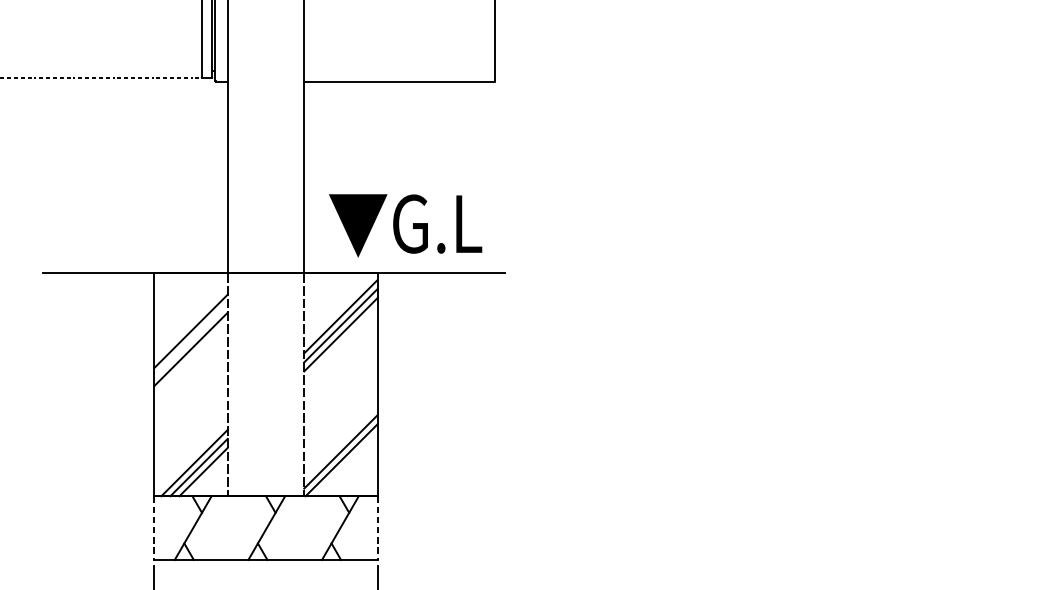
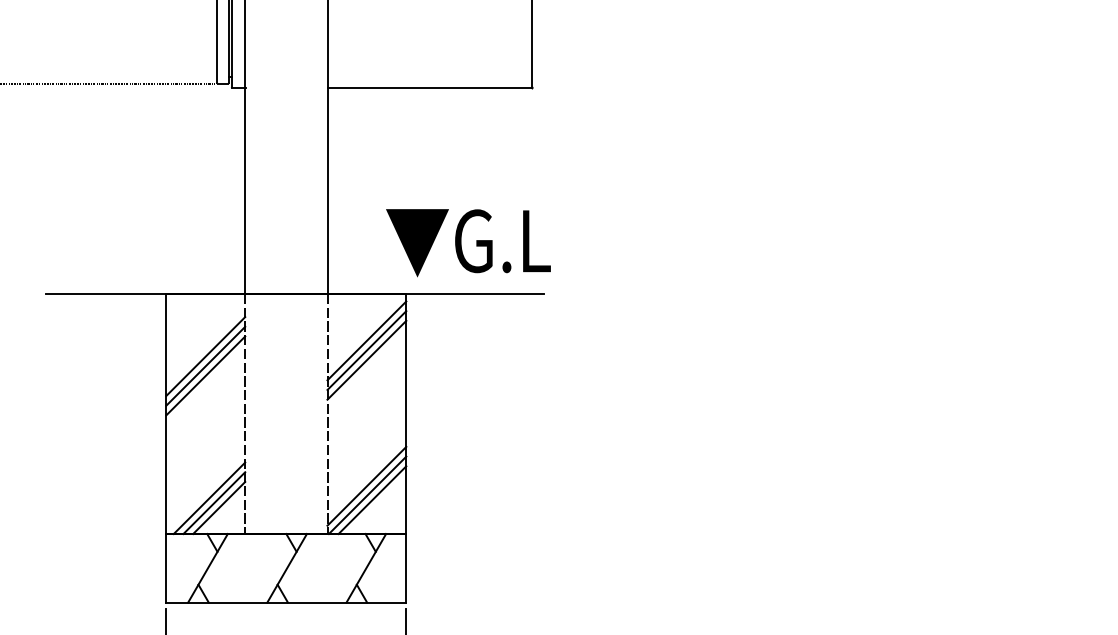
text: (405, 226) -> (468, 243), moved
line: (190, 339) -> (205, 365), added
line: (346, 465) -> (372, 500), added
line: (154, 528) -> (166, 568), dashed -> solid
line: (377, 528) -> (406, 568), dashed -> solid

